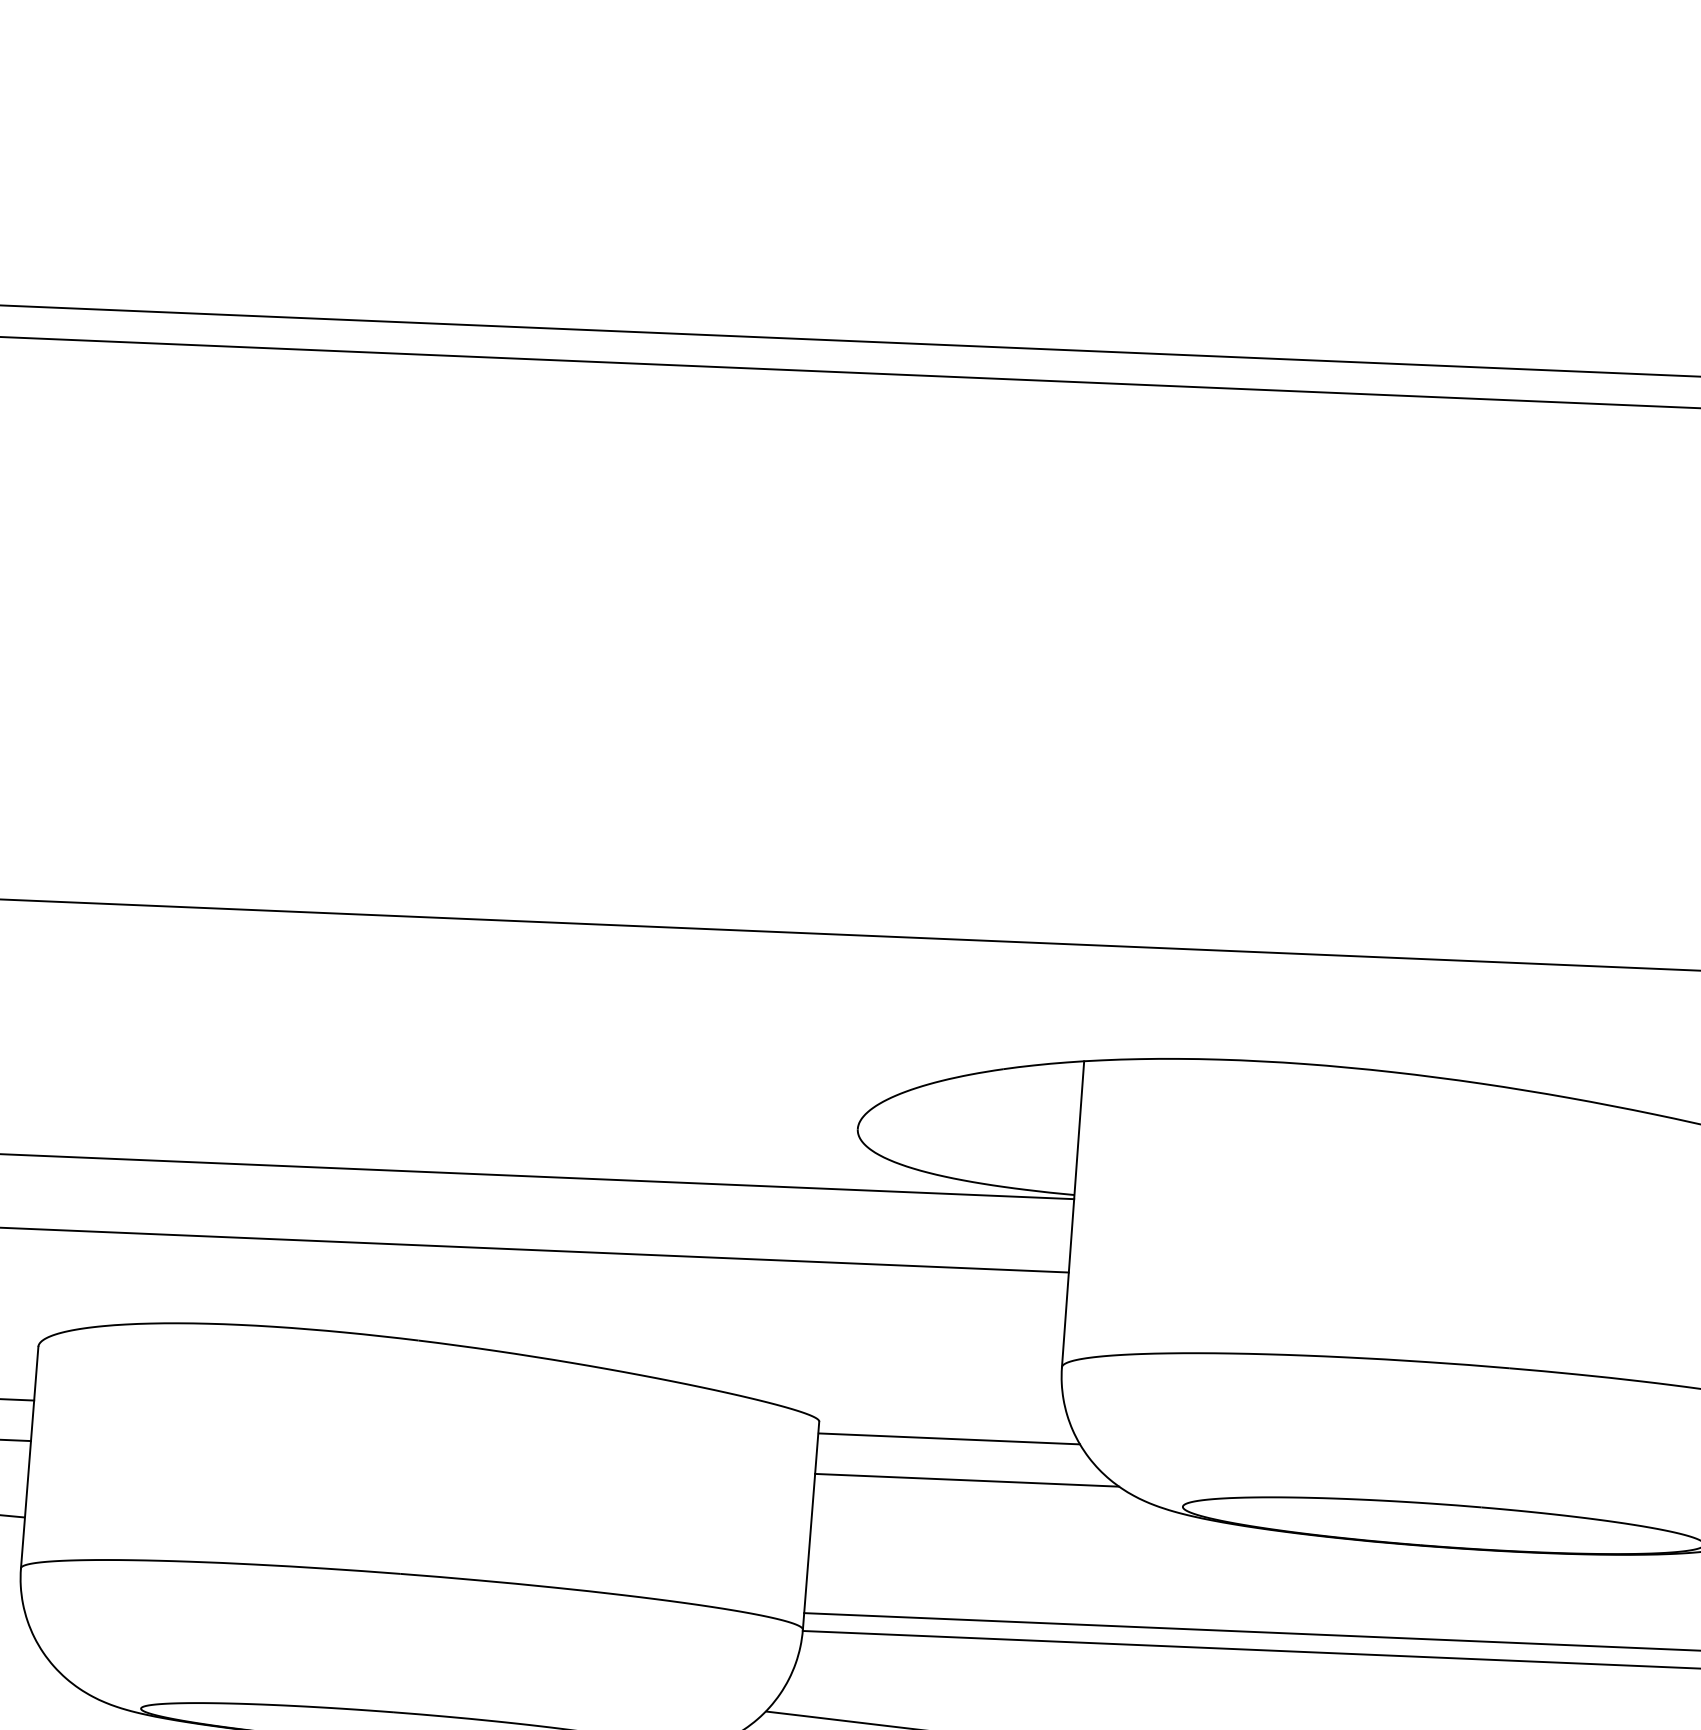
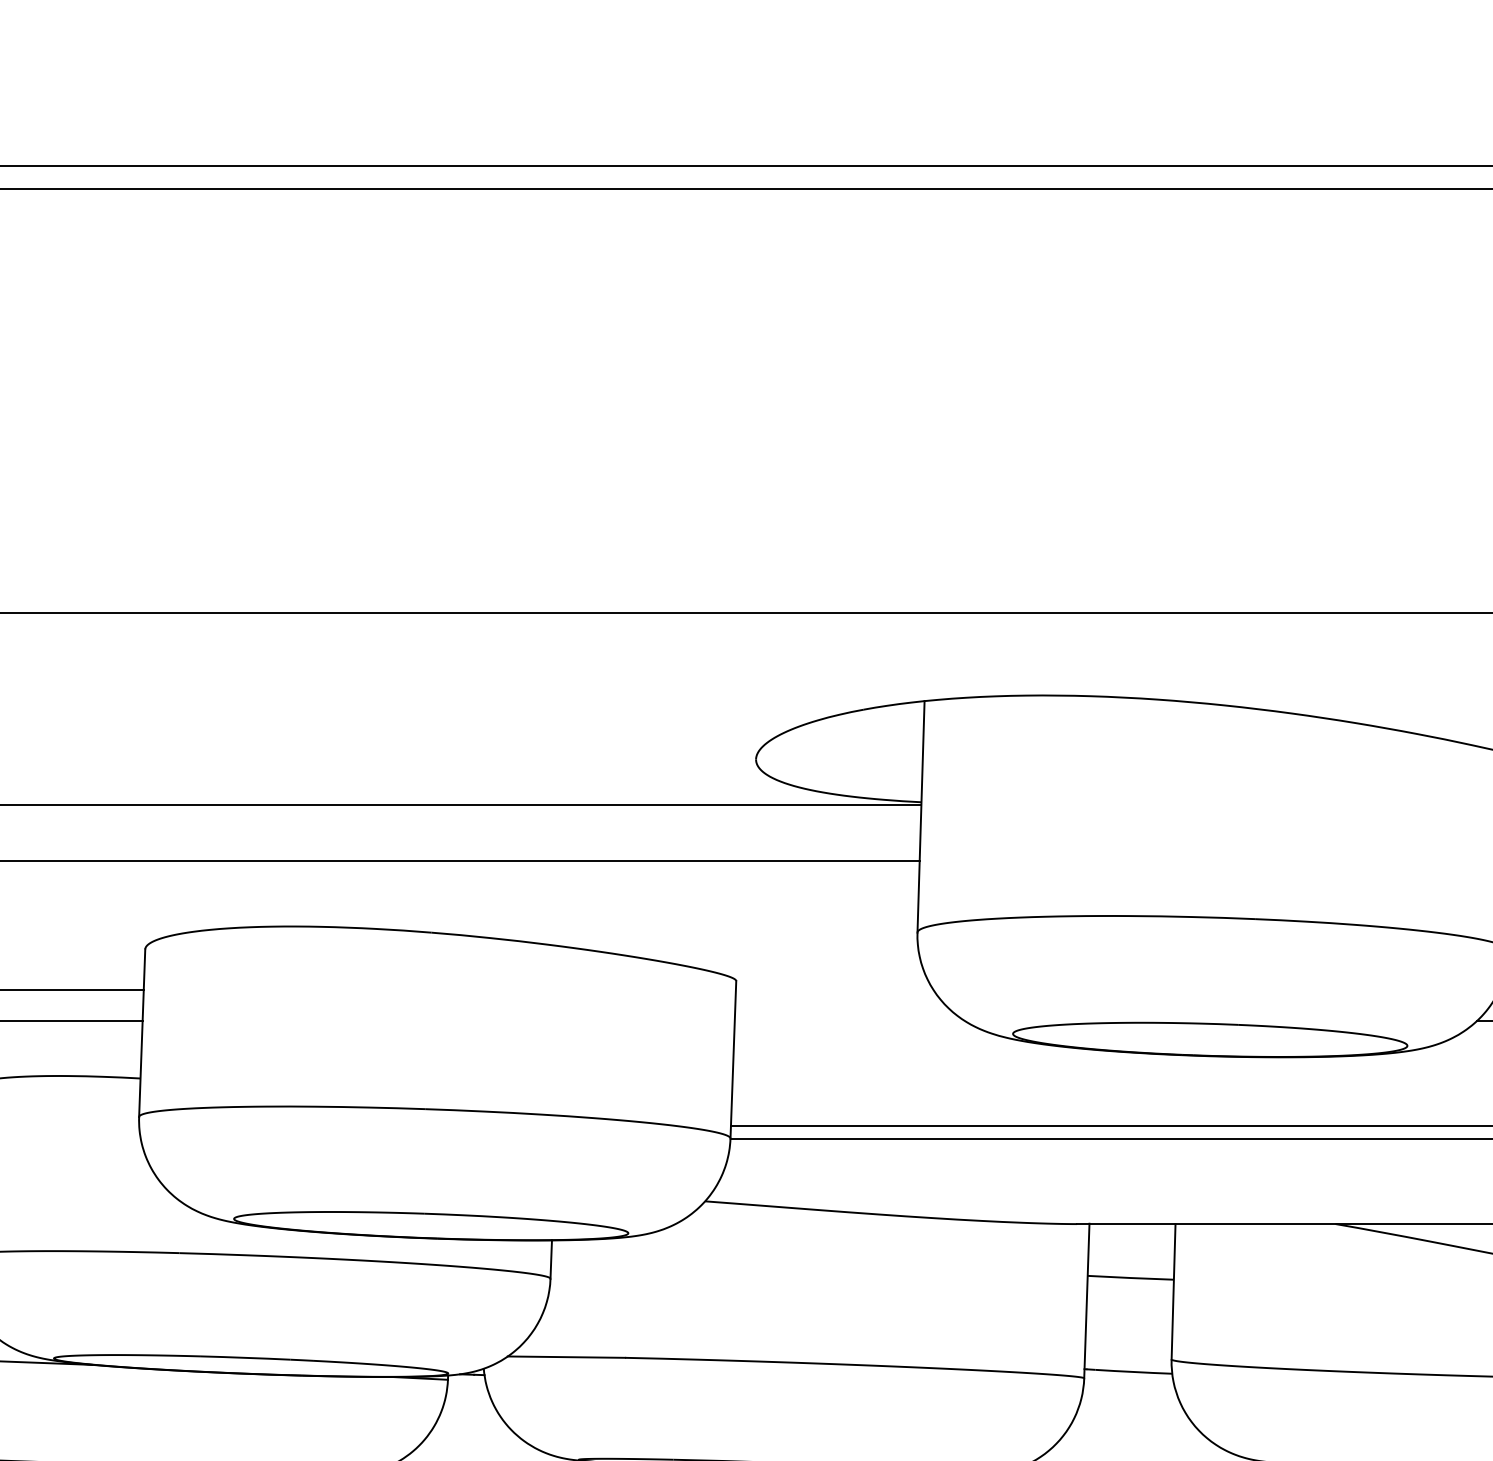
line: (948, 1439) -> (834, 990), removed
line: (967, 1480) -> (849, 1020), removed

